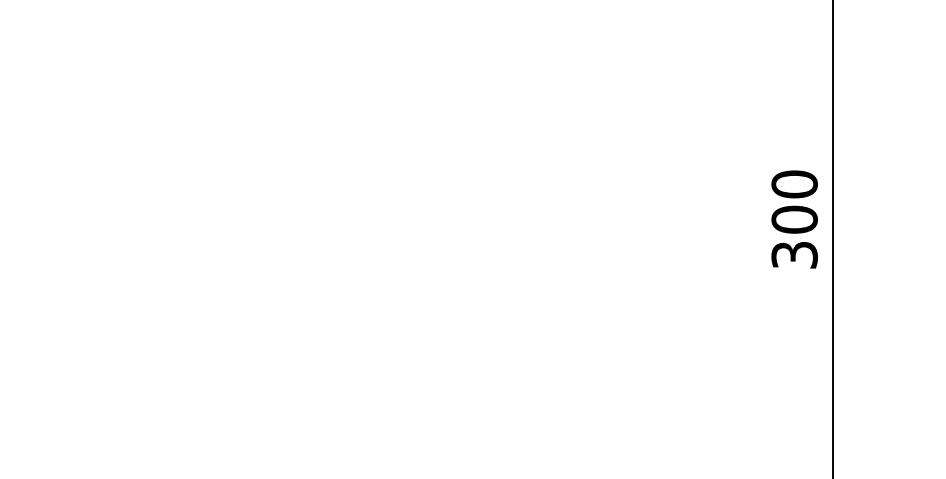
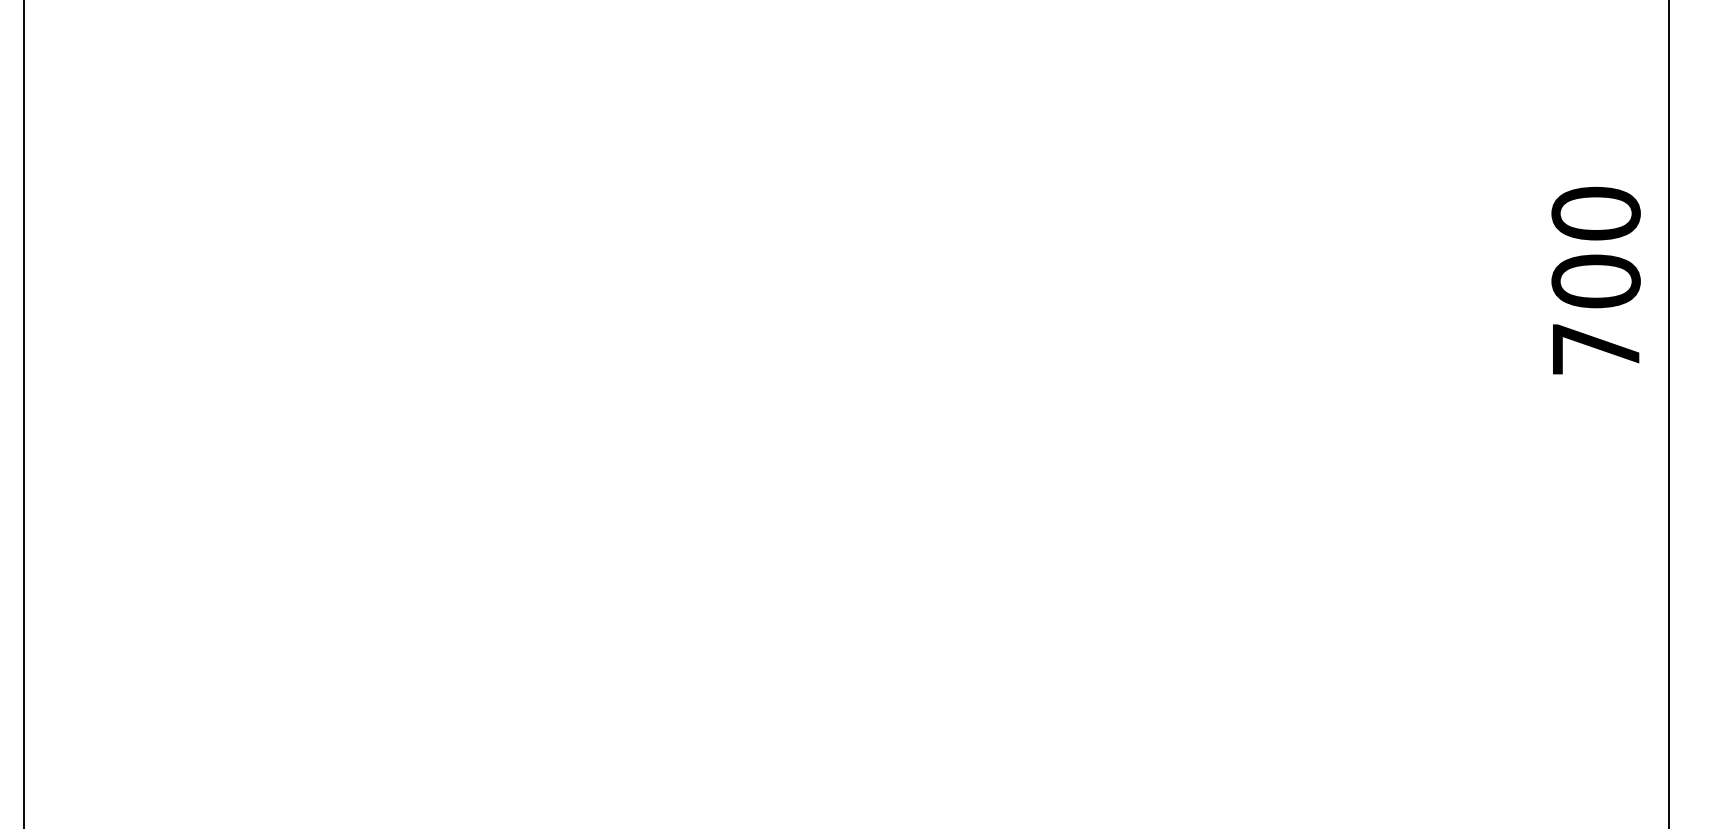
text: (794, 255) -> (1595, 349), 300 -> 700

